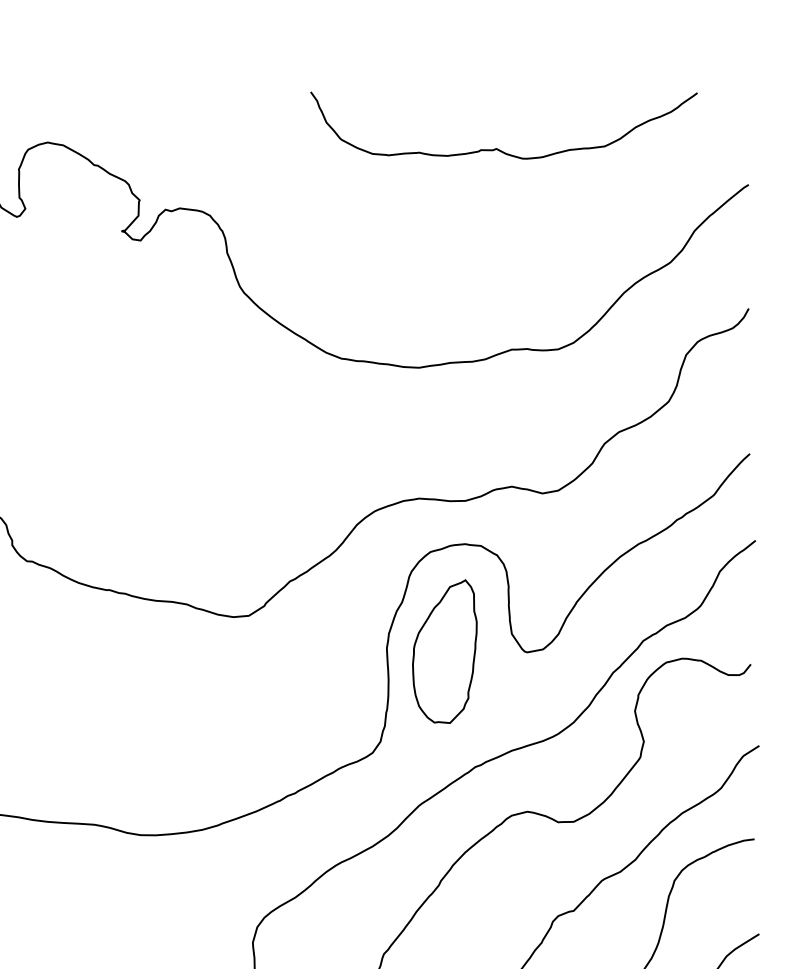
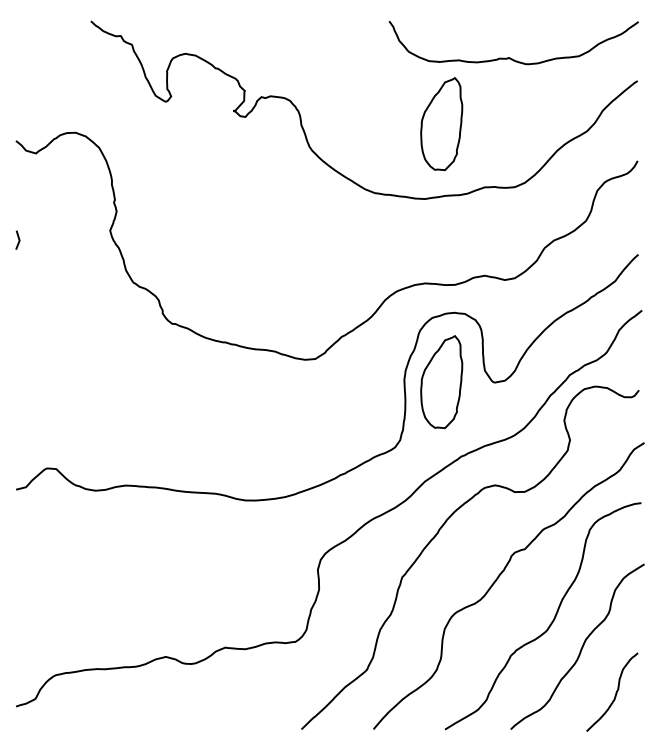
curve: (498, 148) -> (510, 57), moved
part: (444, 250) -> (441, 123), added

